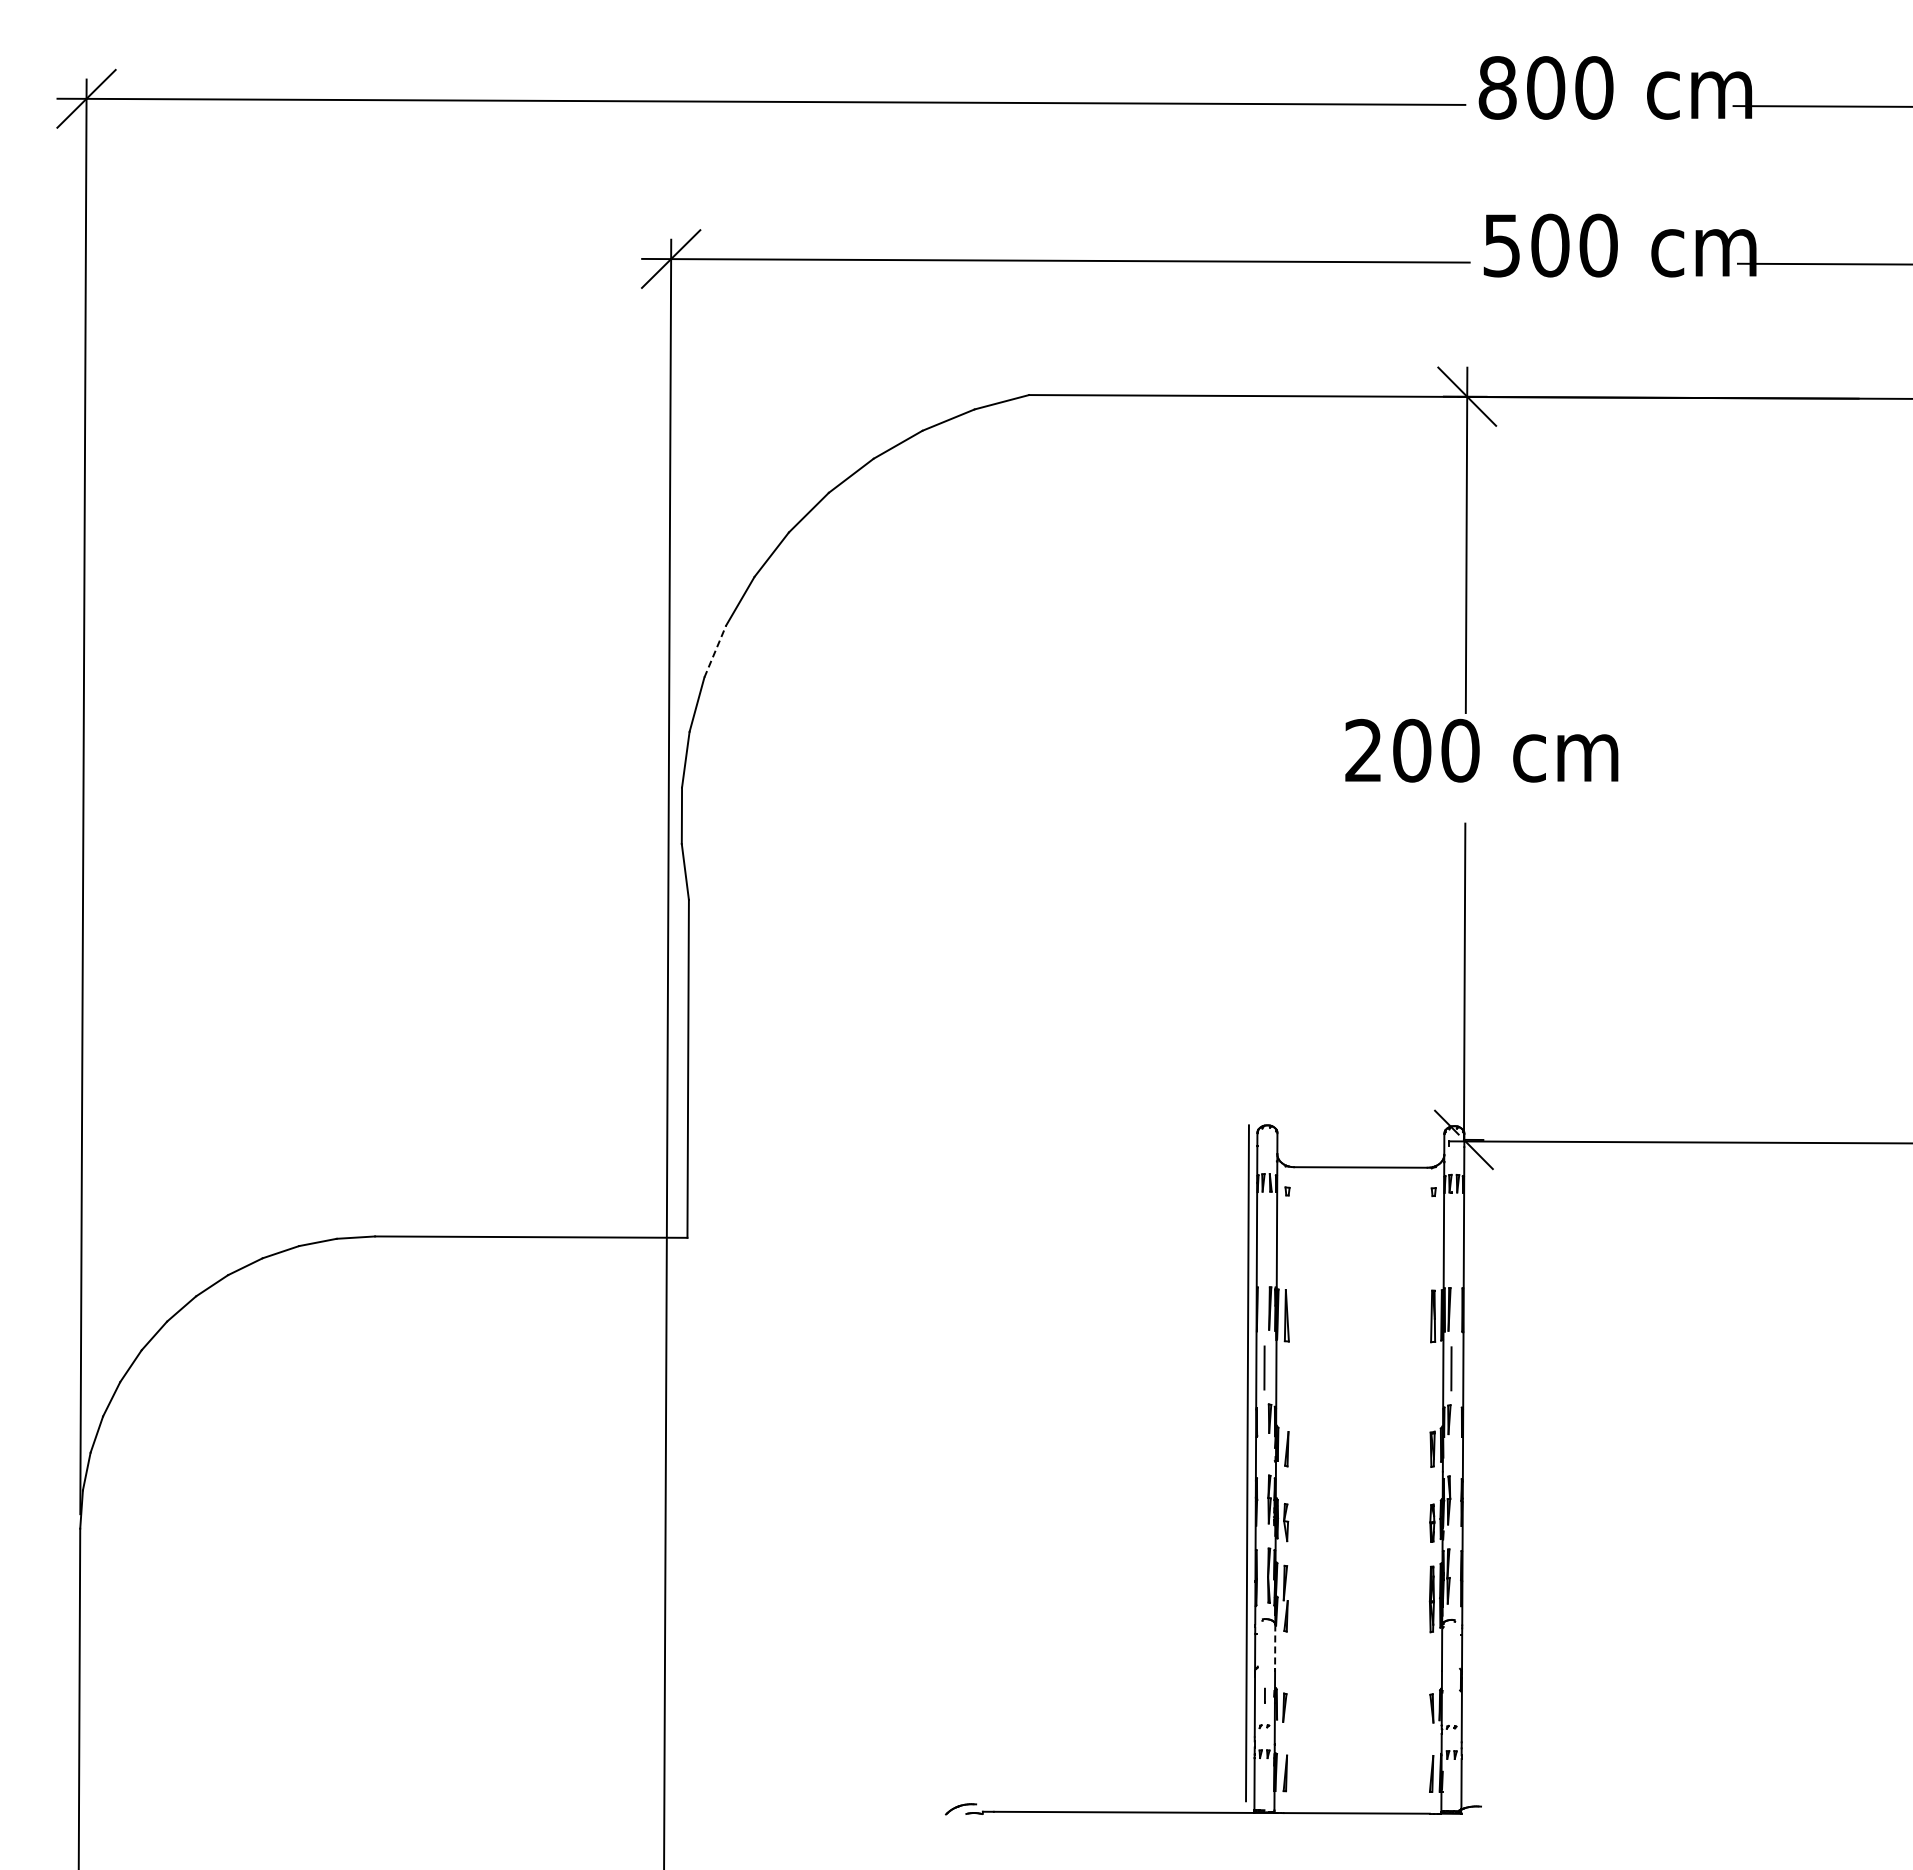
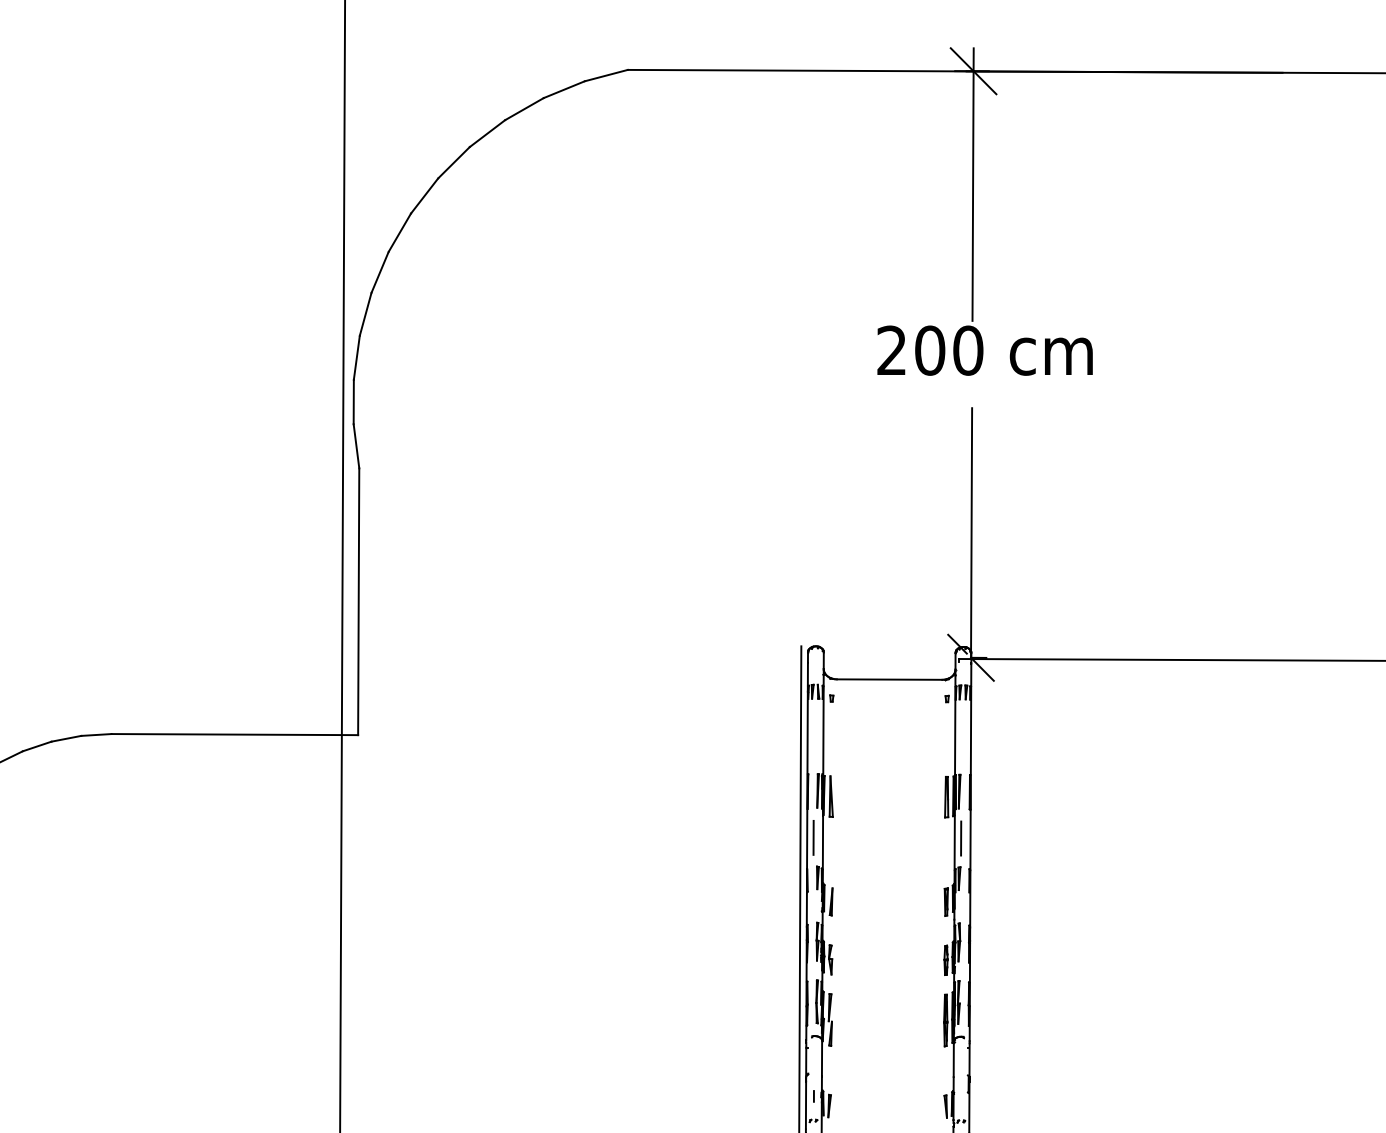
line: (715, 651) -> (380, 272), dashed -> solid
line: (1275, 1647) -> (822, 1058), dashed -> solid

